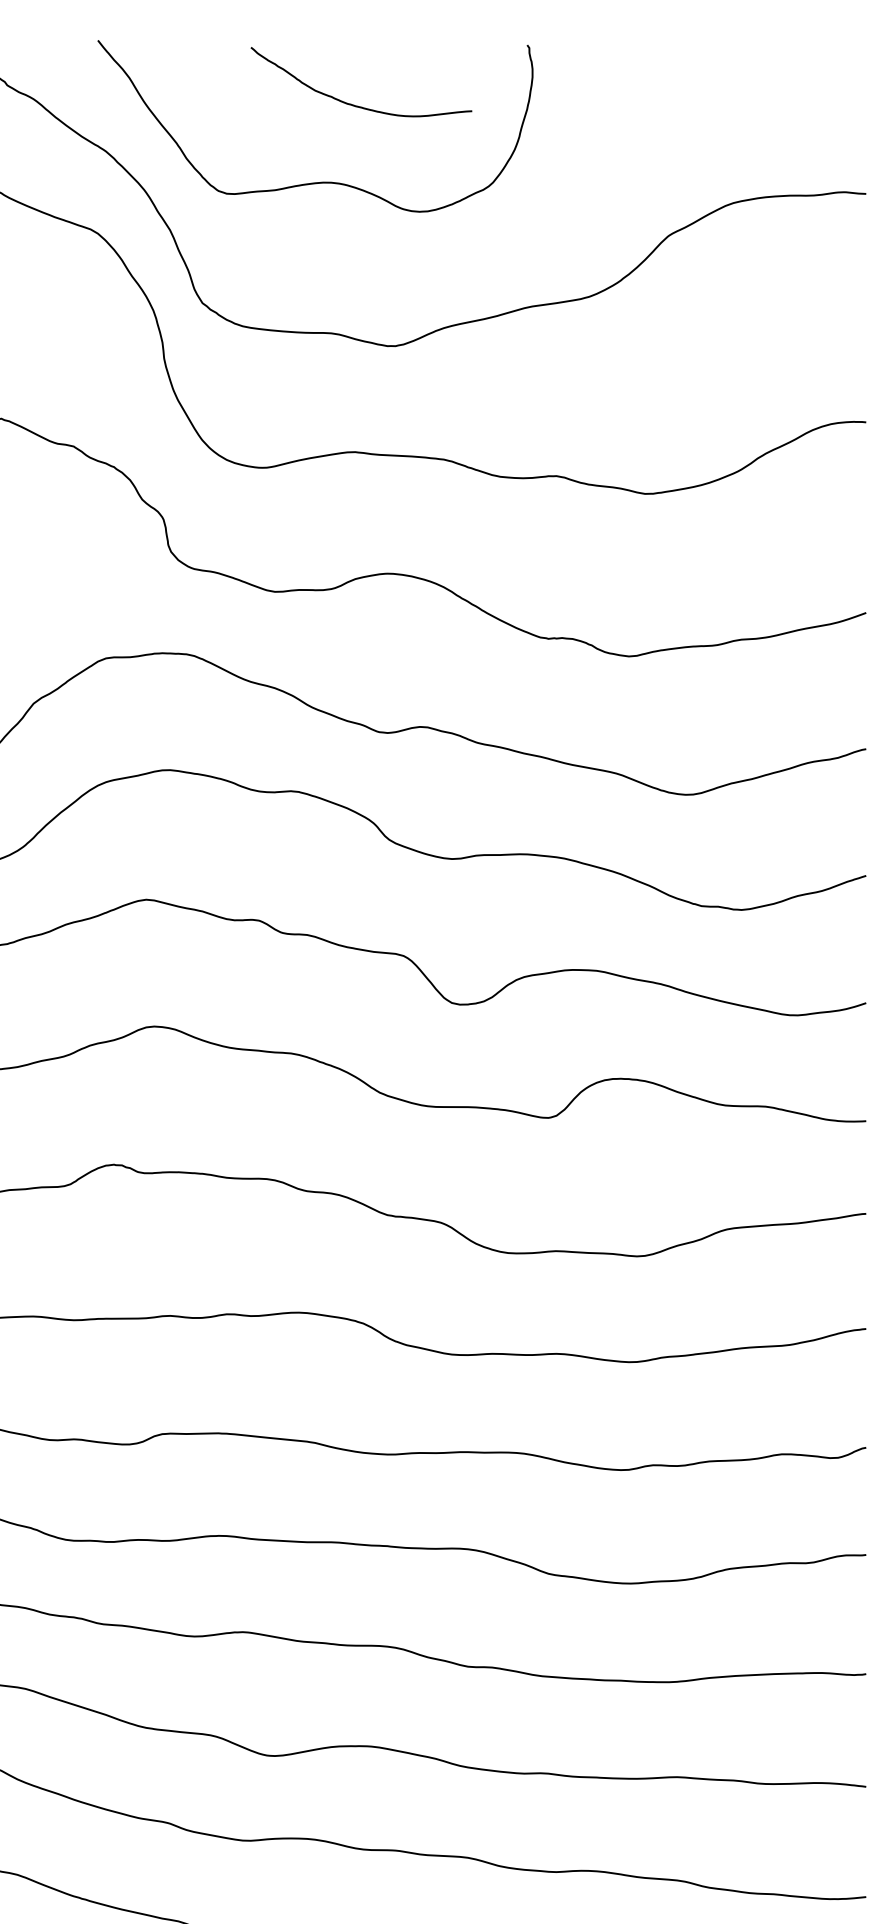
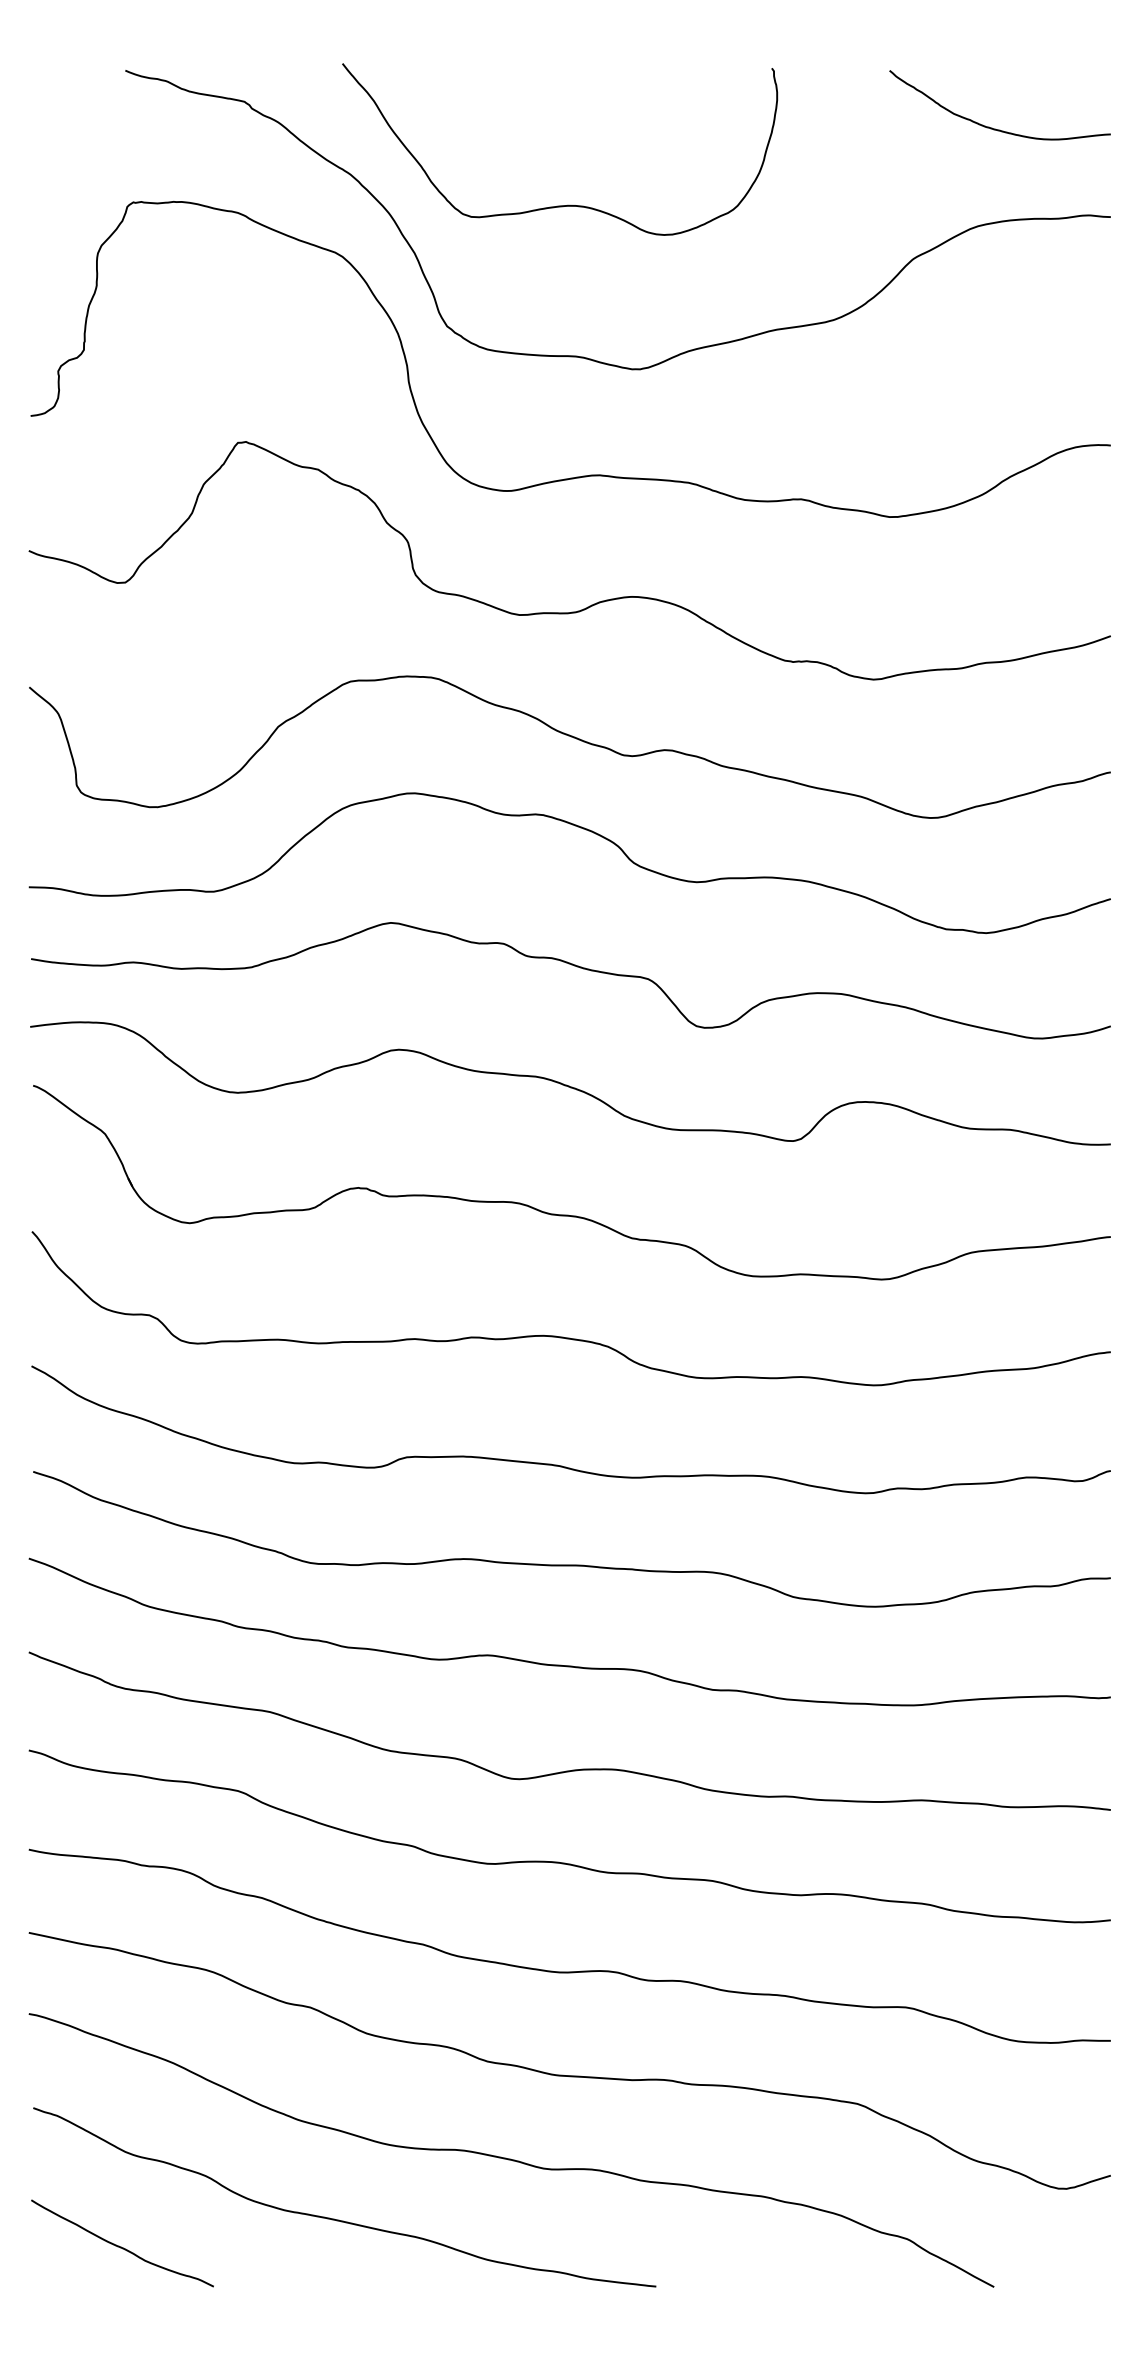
curve: (353, 104) -> (992, 127), moved

